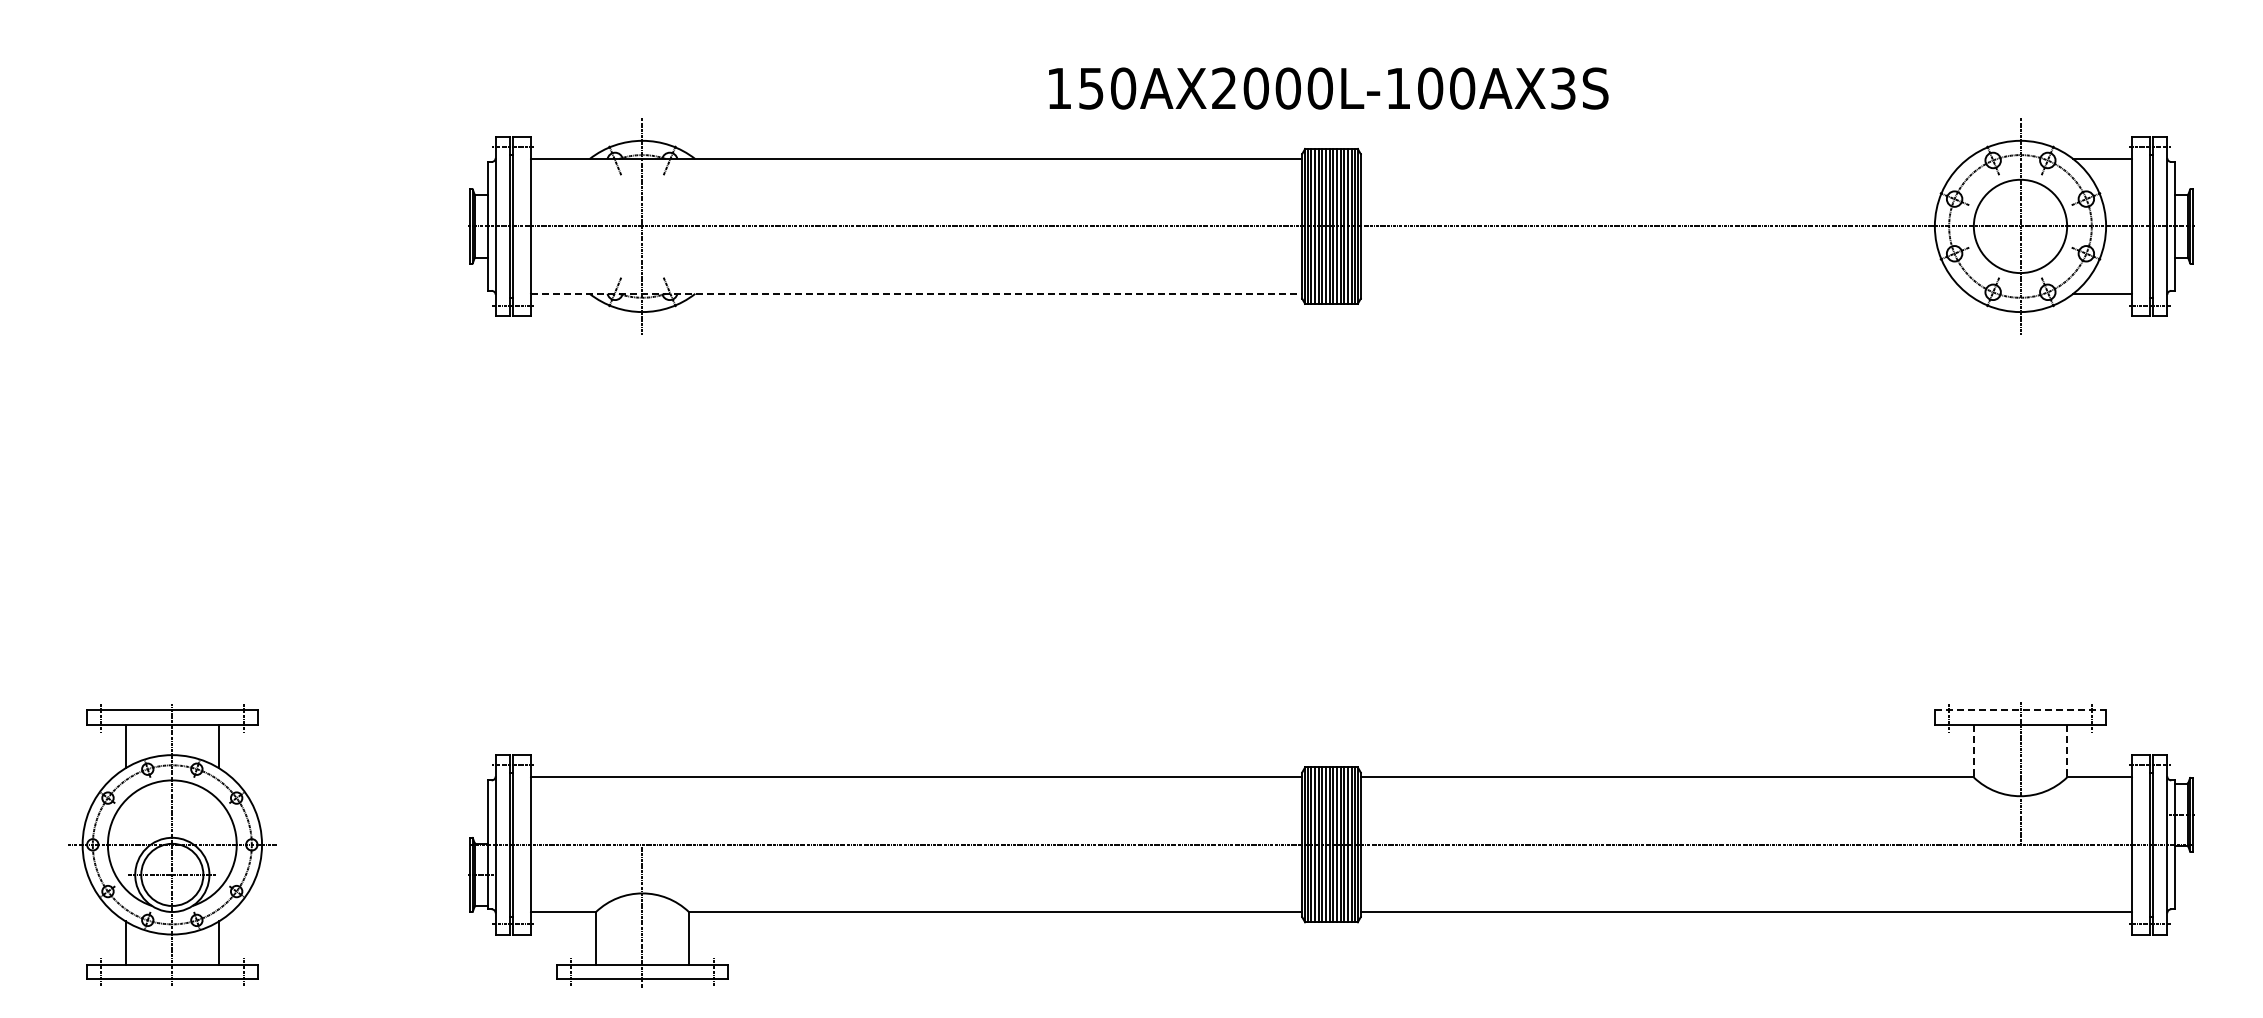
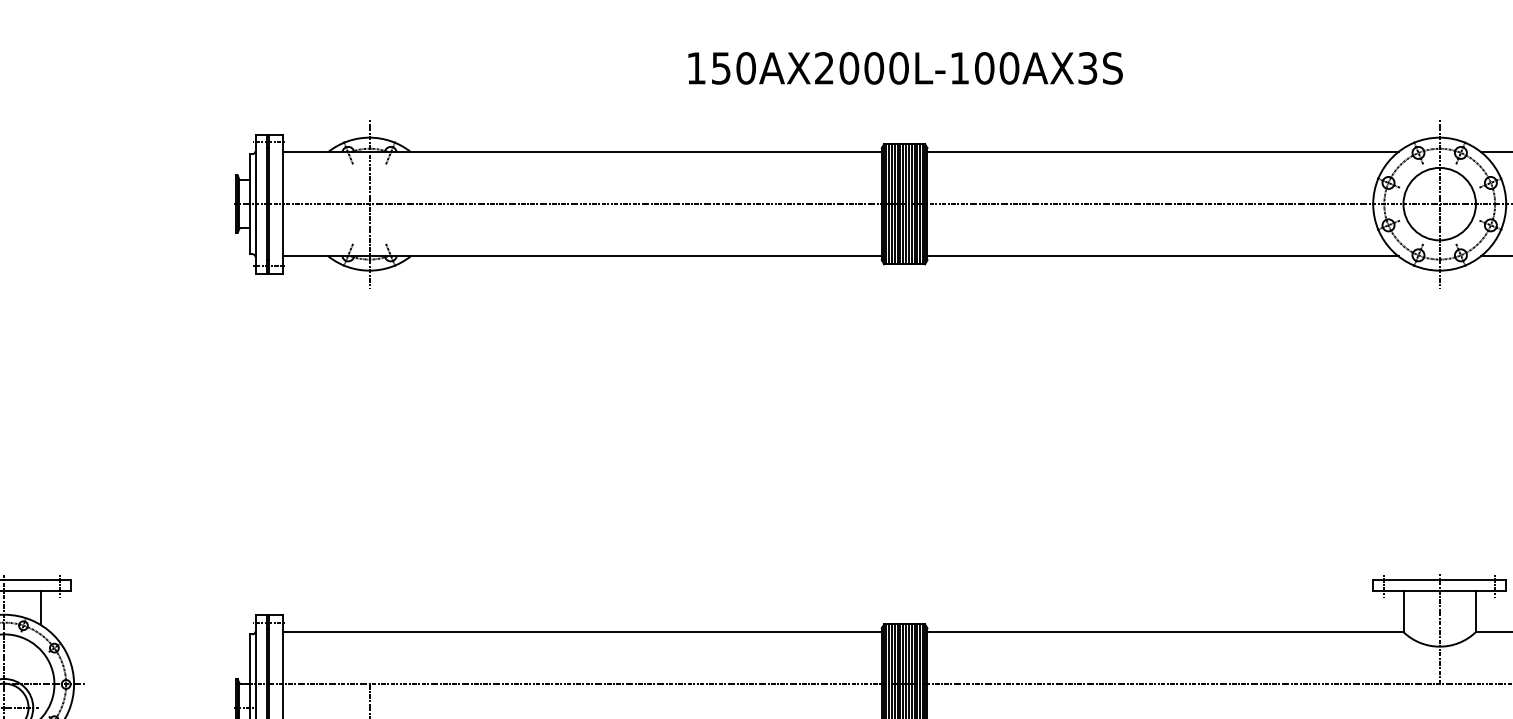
text: (1328, 88) -> (905, 68), moved
line: (1663, 159) -> (1162, 152), added
line: (917, 293) -> (583, 256), dashed -> solid
line: (1663, 293) -> (1162, 256), added
line: (2020, 710) -> (1439, 580), dashed -> solid
line: (1973, 751) -> (1403, 611), dashed -> solid
line: (2067, 751) -> (1476, 611), dashed -> solid

